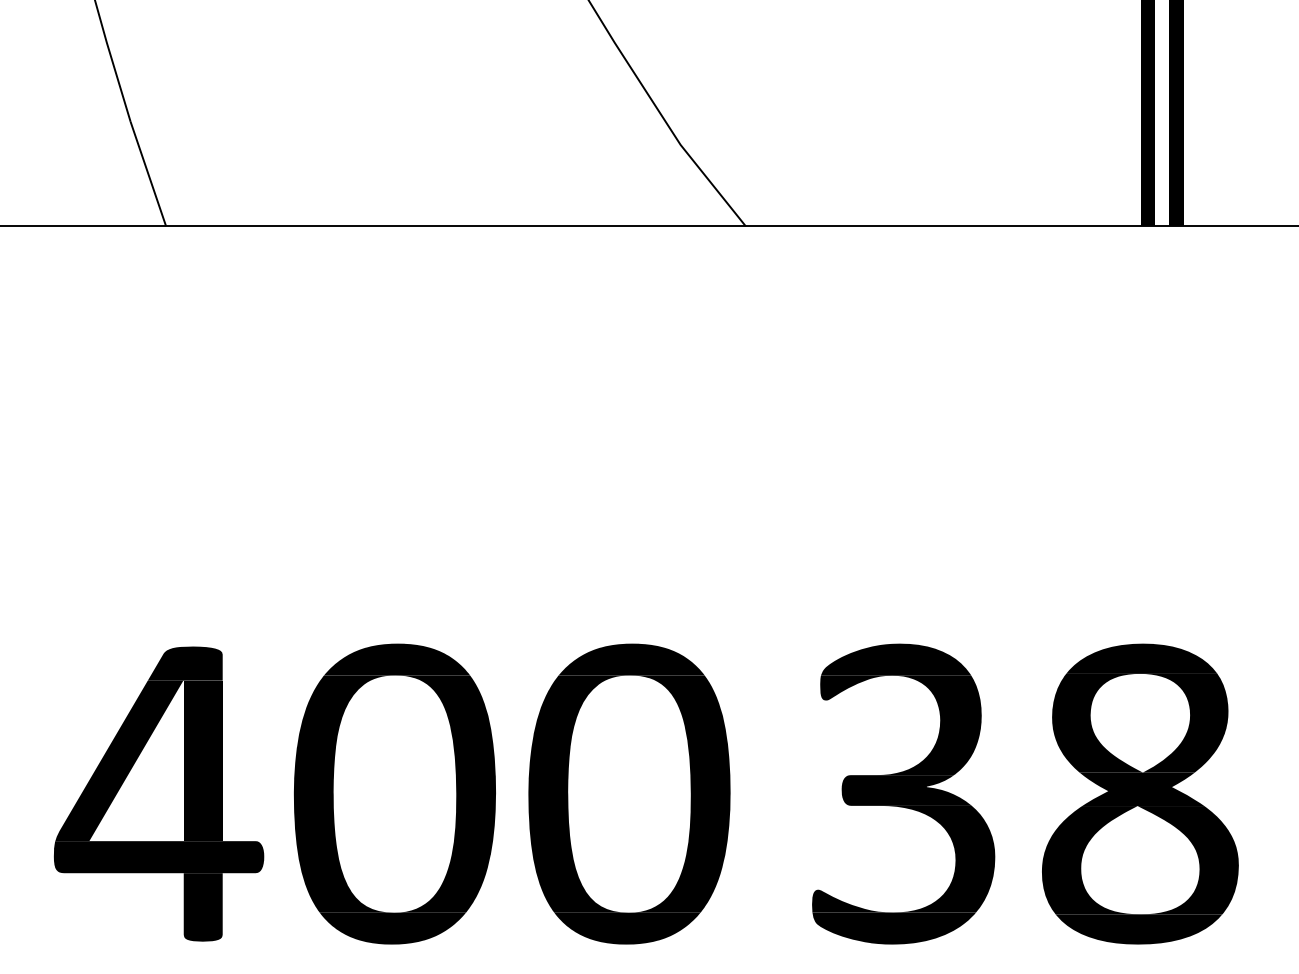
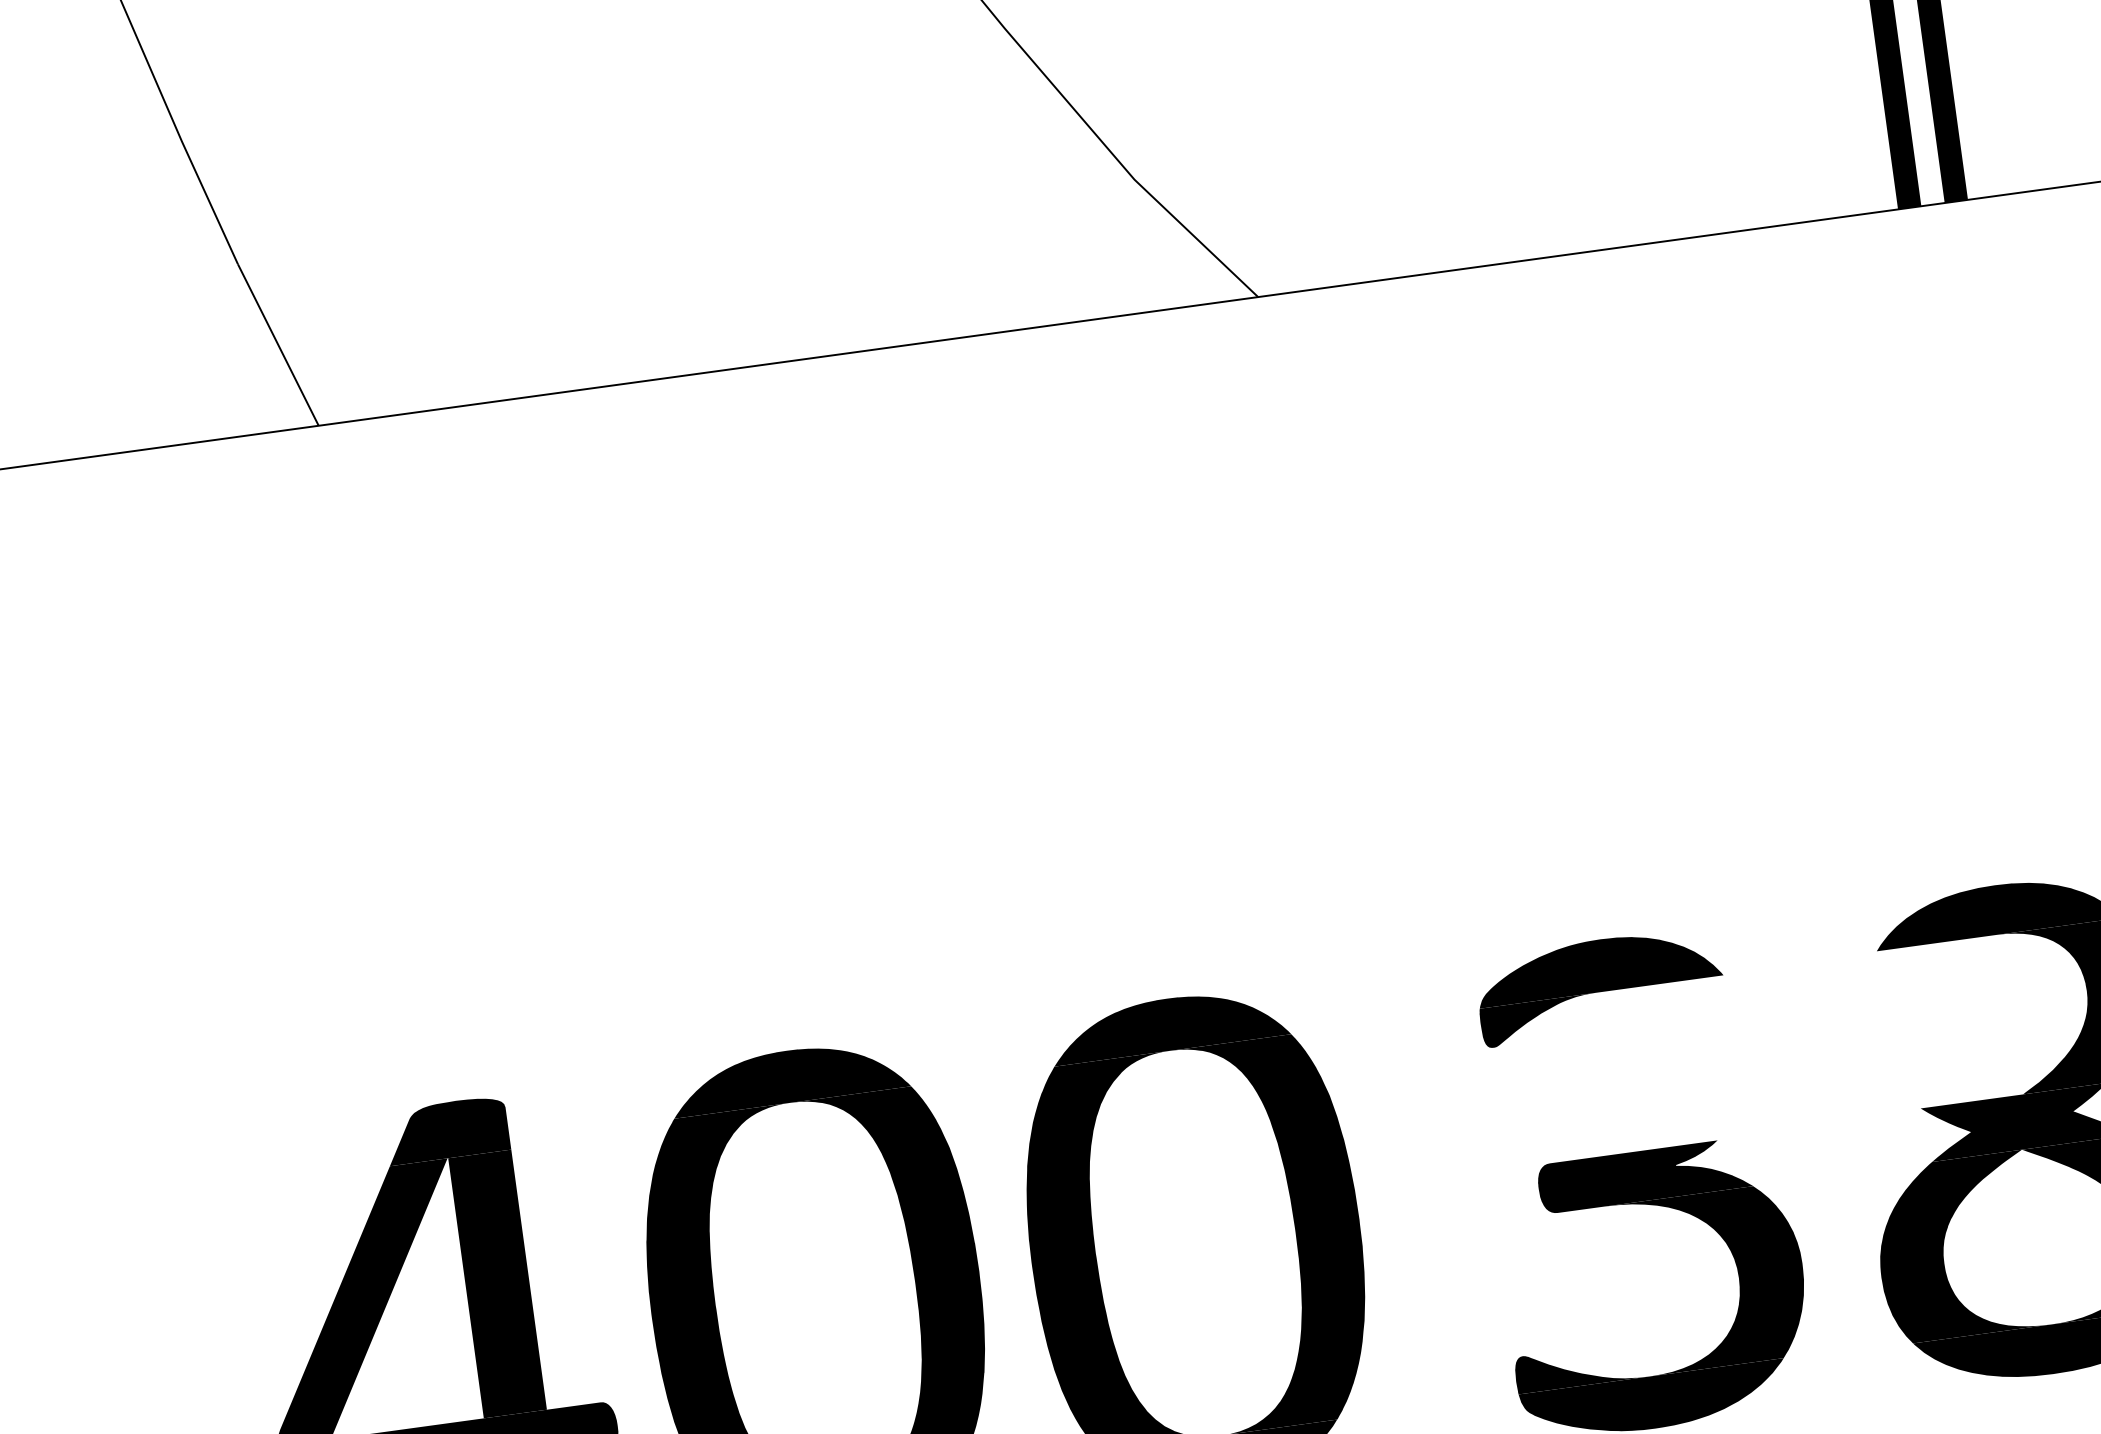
fill: (1097, 722) -> (1938, 1023), removed
fill: (928, 725) -> (1665, 1065), removed

